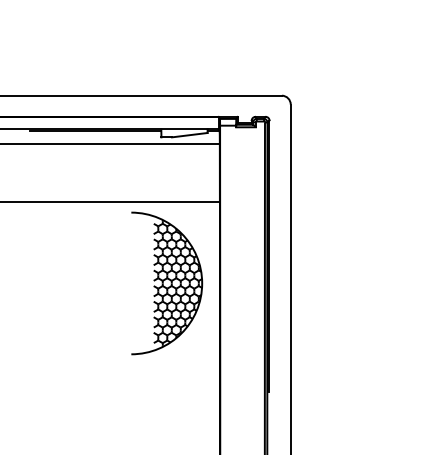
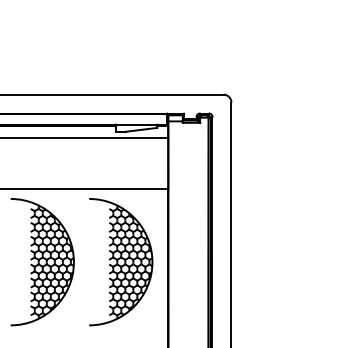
part: (79, 283) -> (42, 262), added

